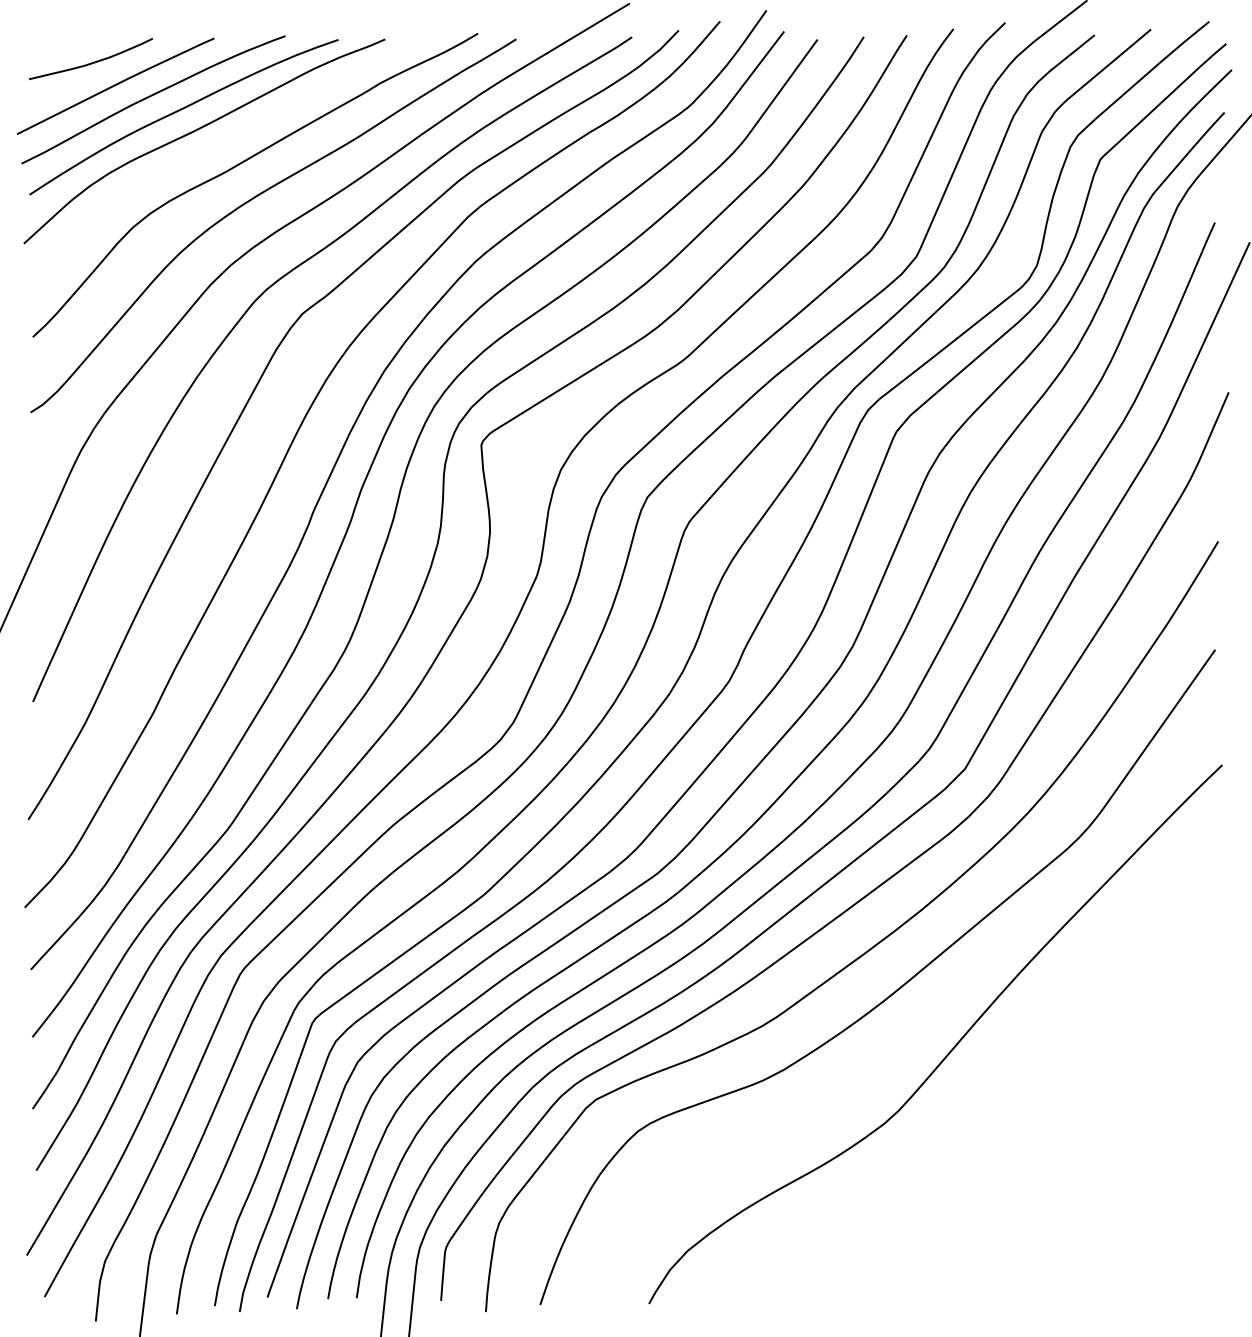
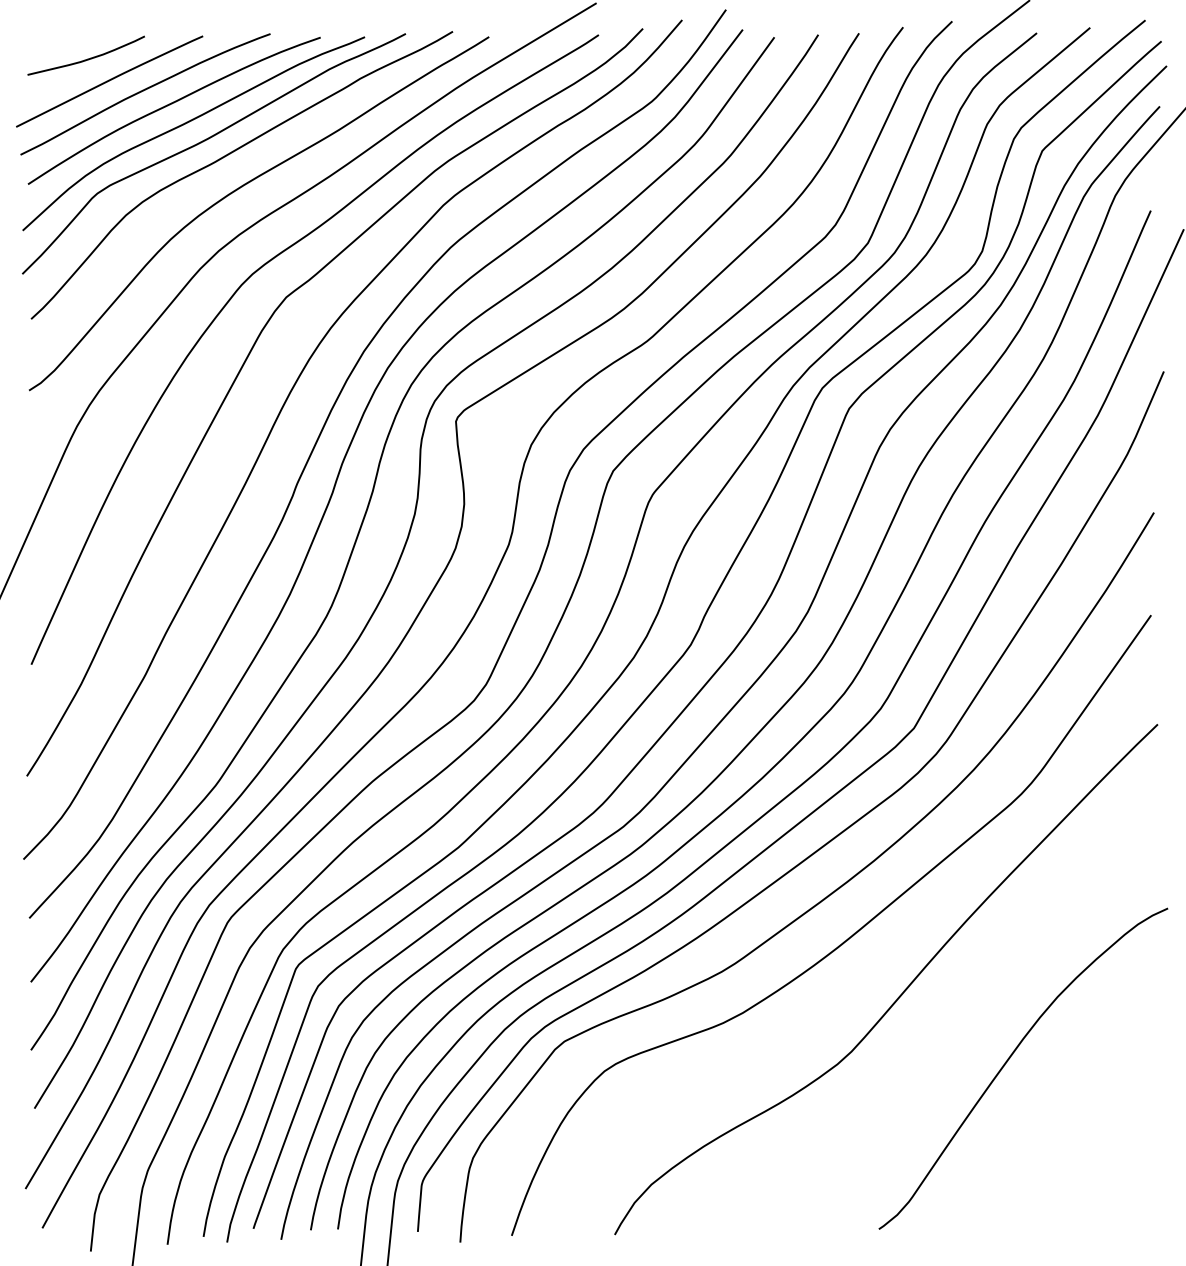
curve: (218, 148) -> (207, 140), added
curve: (1066, 1117) -> (1010, 1058), added

